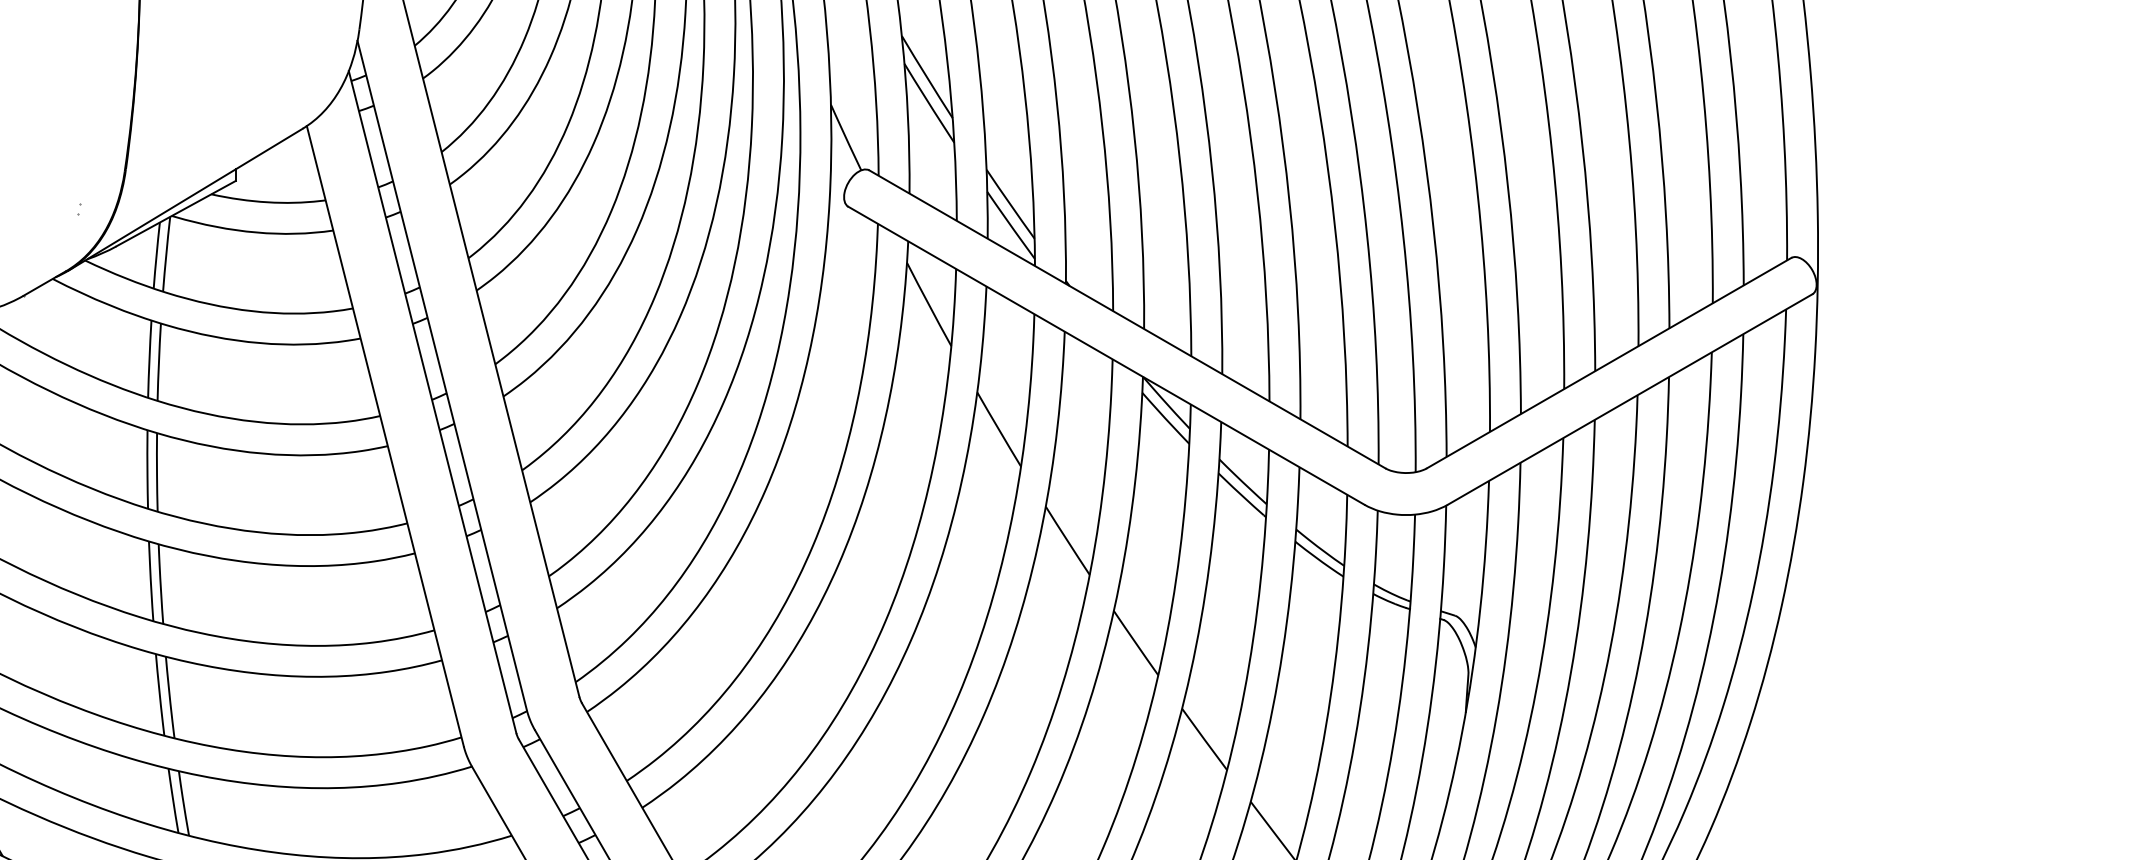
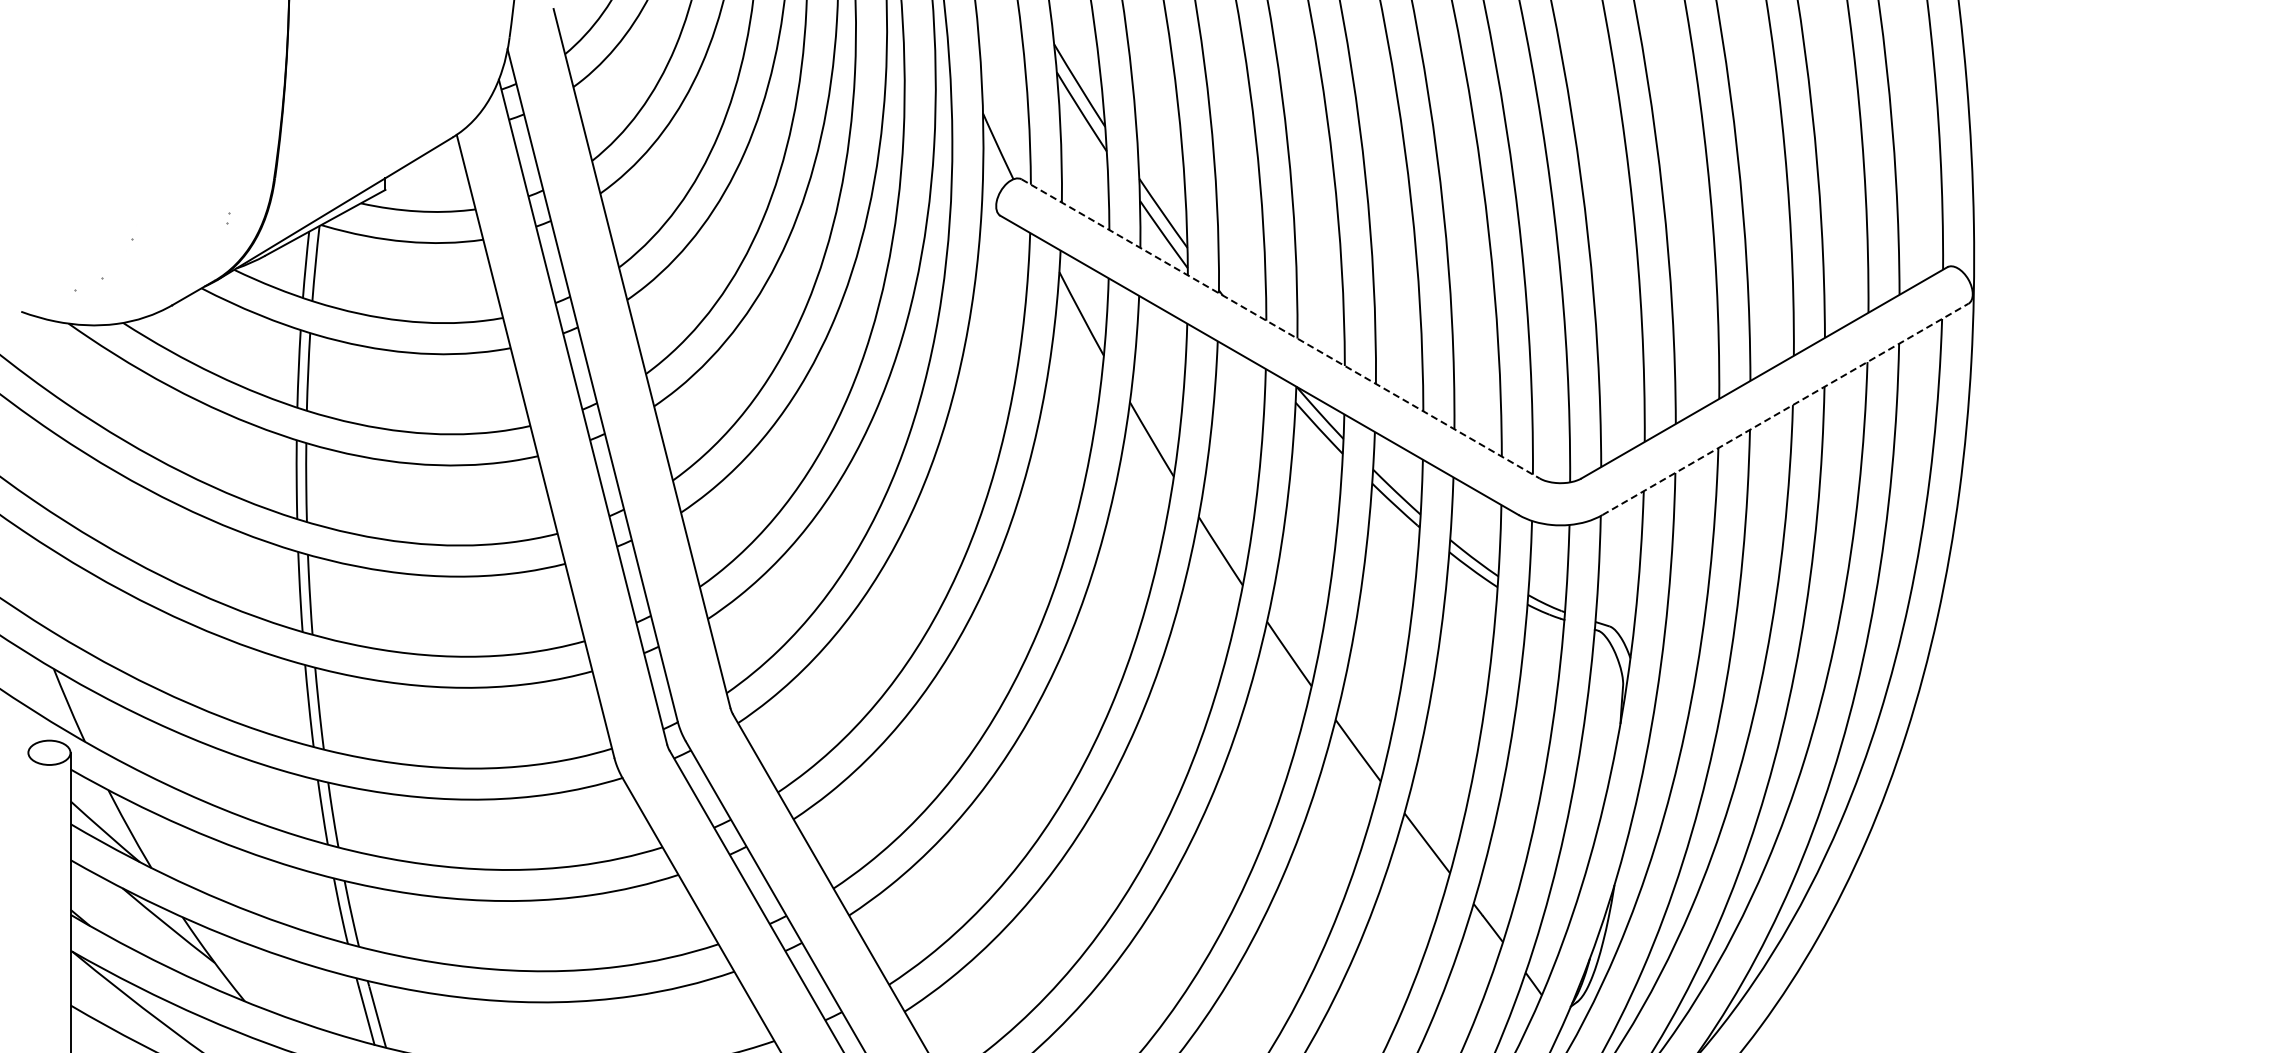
line: (1128, 319) -> (1281, 329), solid -> dashed
line: (1630, 399) -> (1785, 409), solid -> dashed

